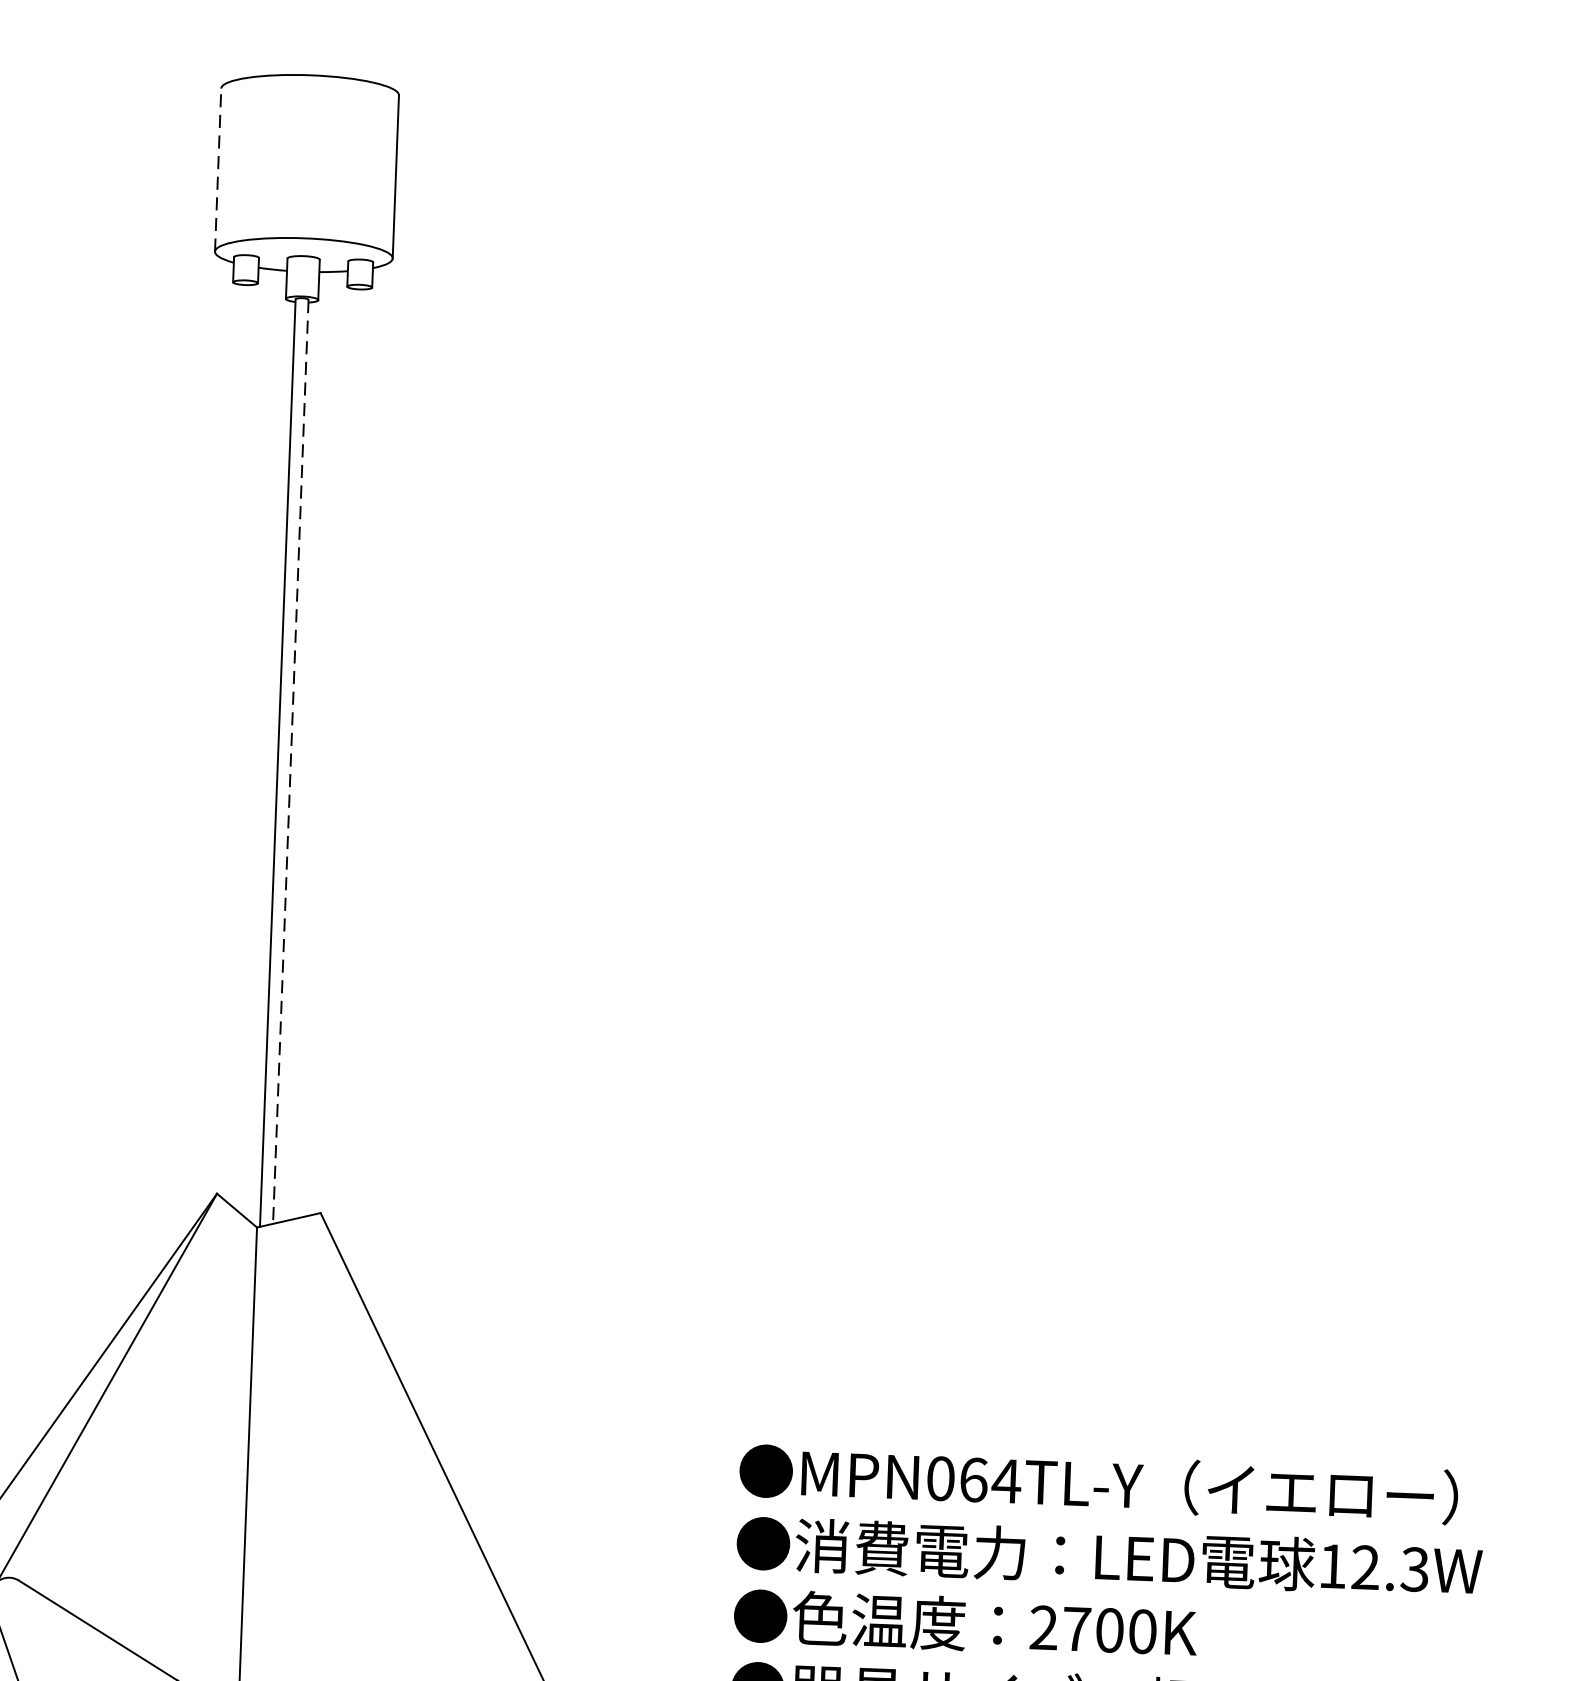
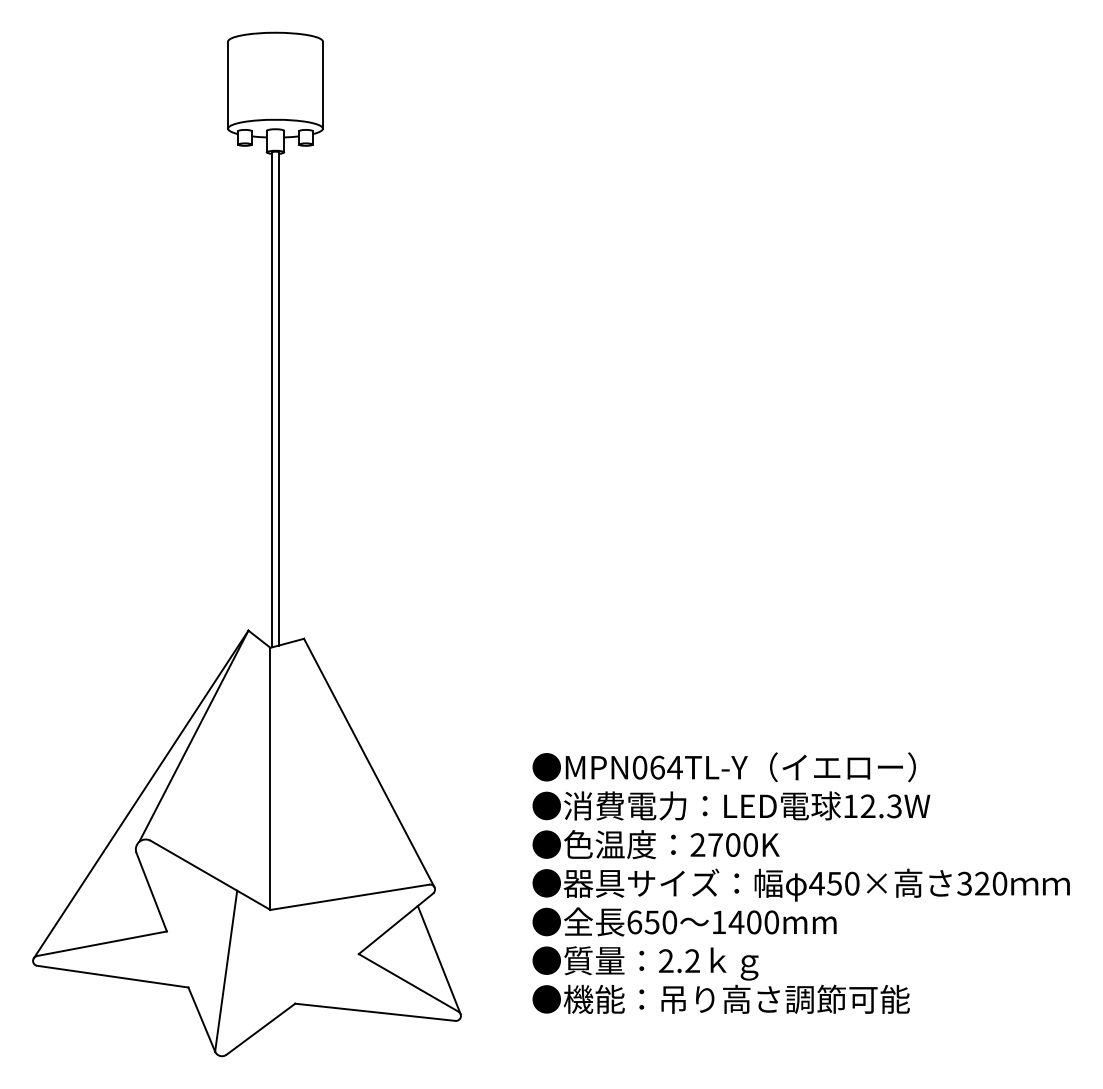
line: (218, 168) -> (228, 84), dashed -> solid
line: (289, 762) -> (278, 399), dashed -> solid

